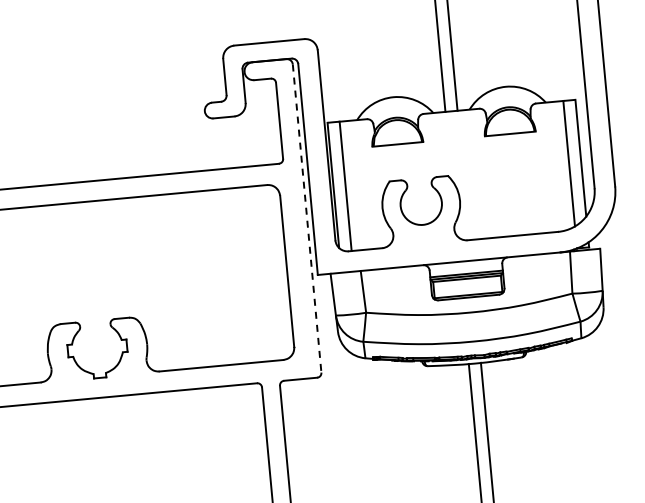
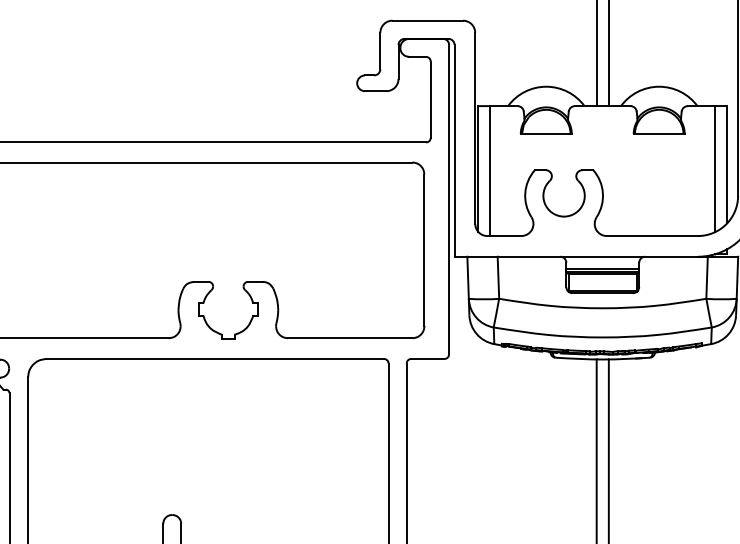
line: (307, 218) -> (449, 199), dashed -> solid

